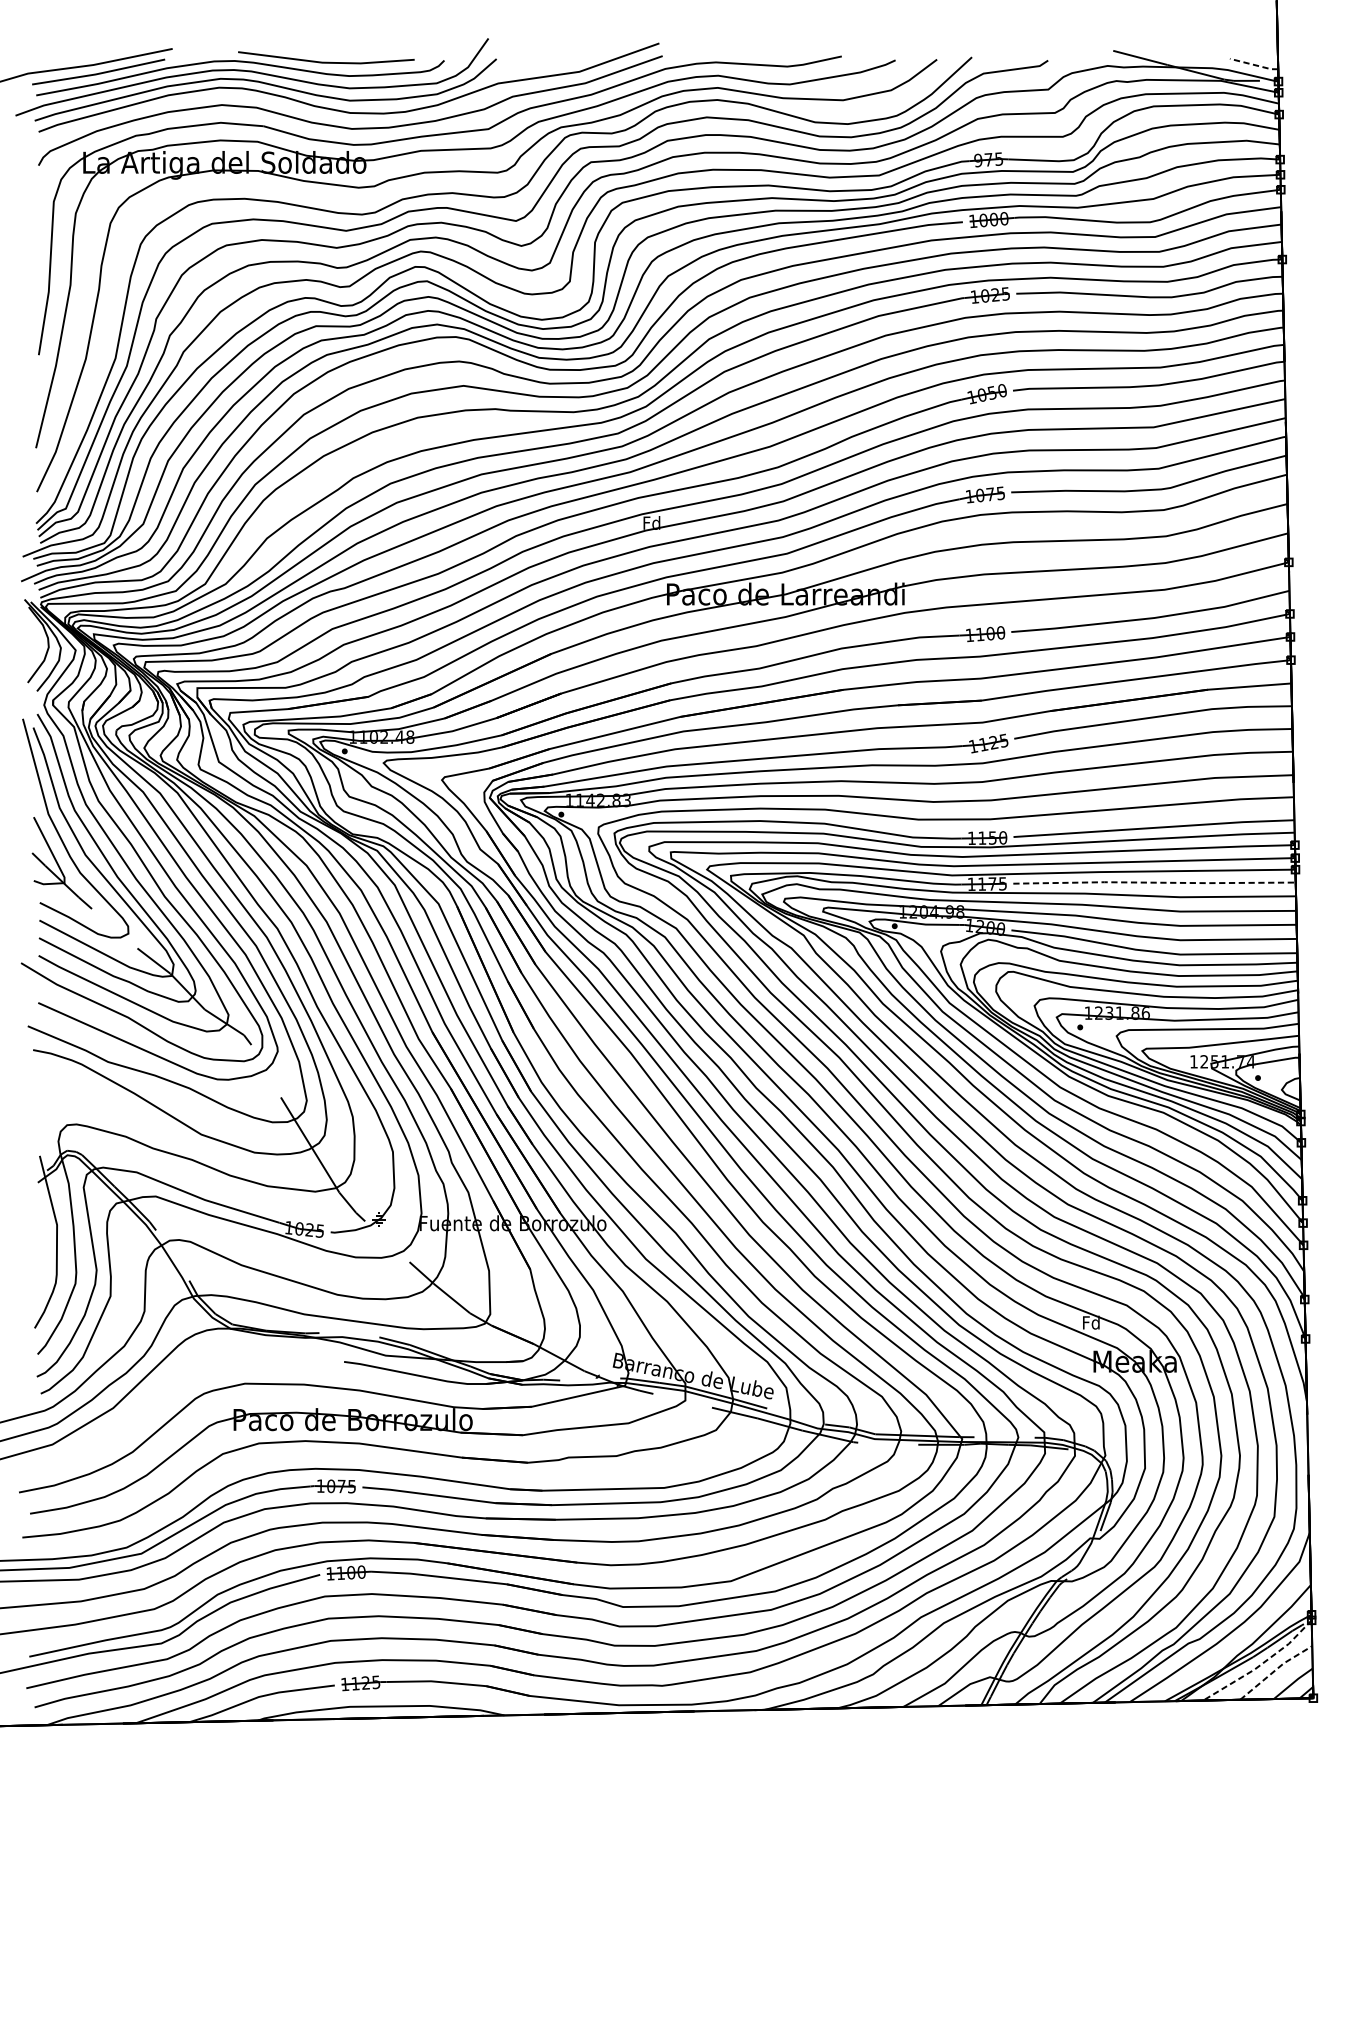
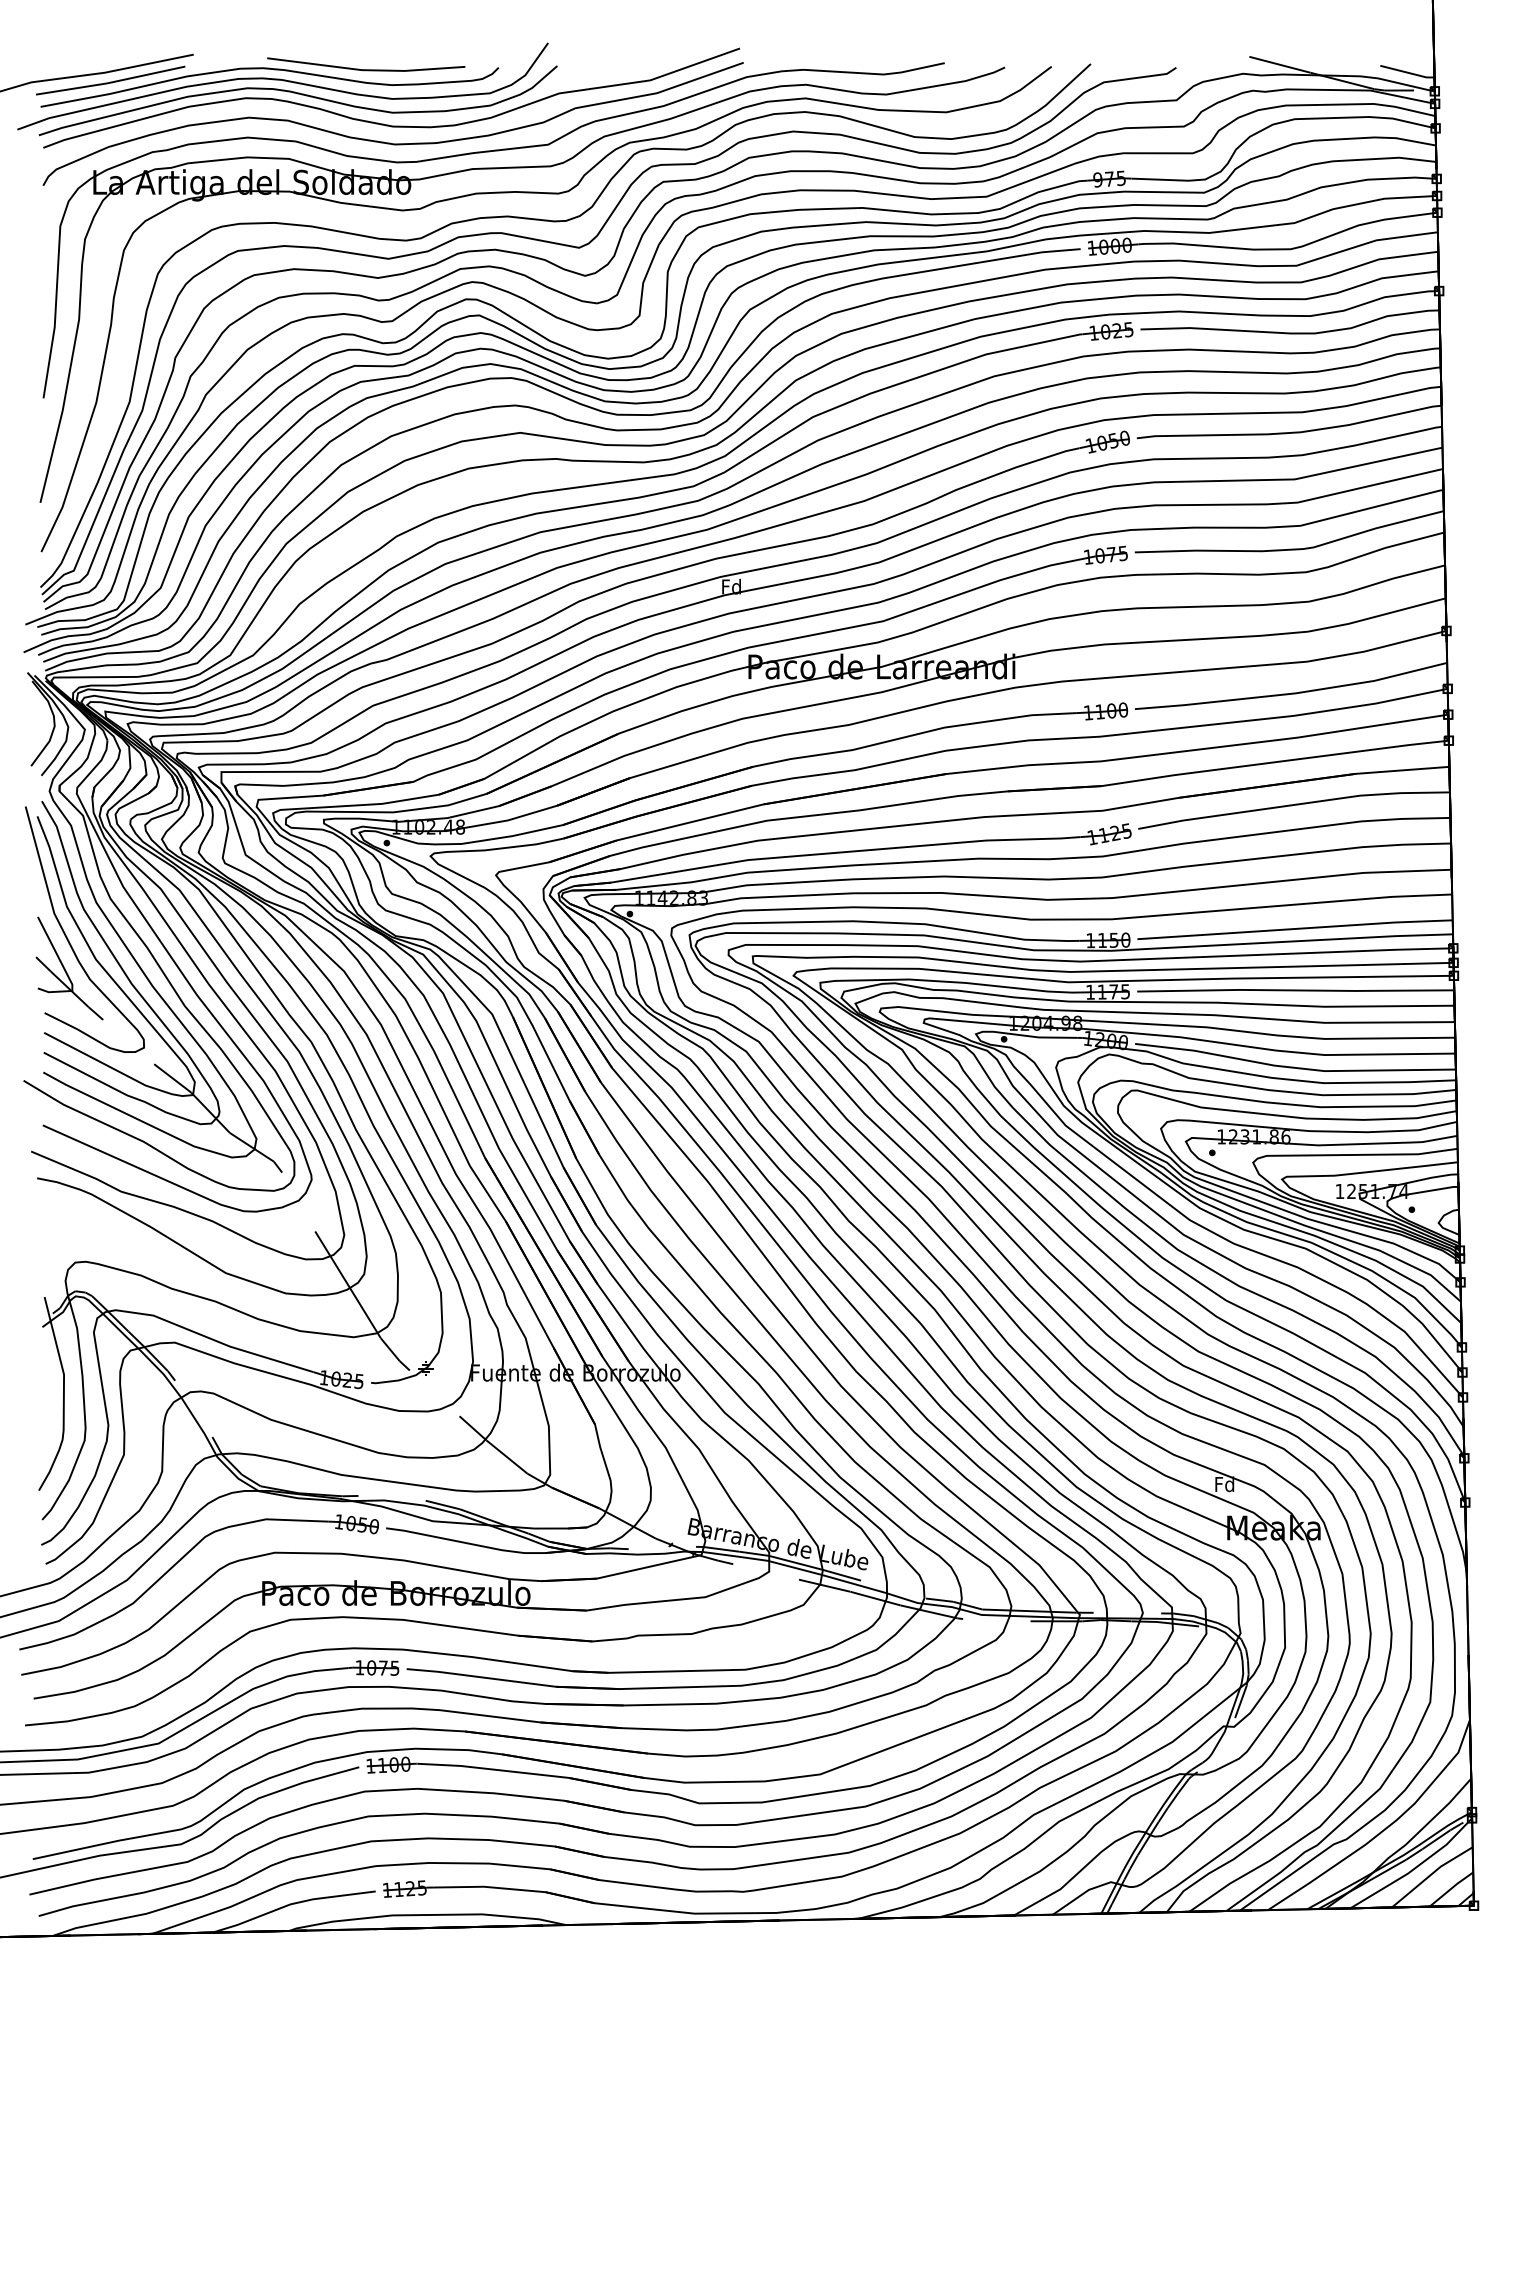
line: (1255, 64) -> (1408, 72), dashed -> solid
line: (1155, 882) -> (1296, 990), dashed -> solid
part: (160, 1391) -> (180, 1561), added
line: (1261, 1665) -> (1415, 1868), dashed -> solid
line: (1275, 1670) -> (1431, 1874), dashed -> solid

